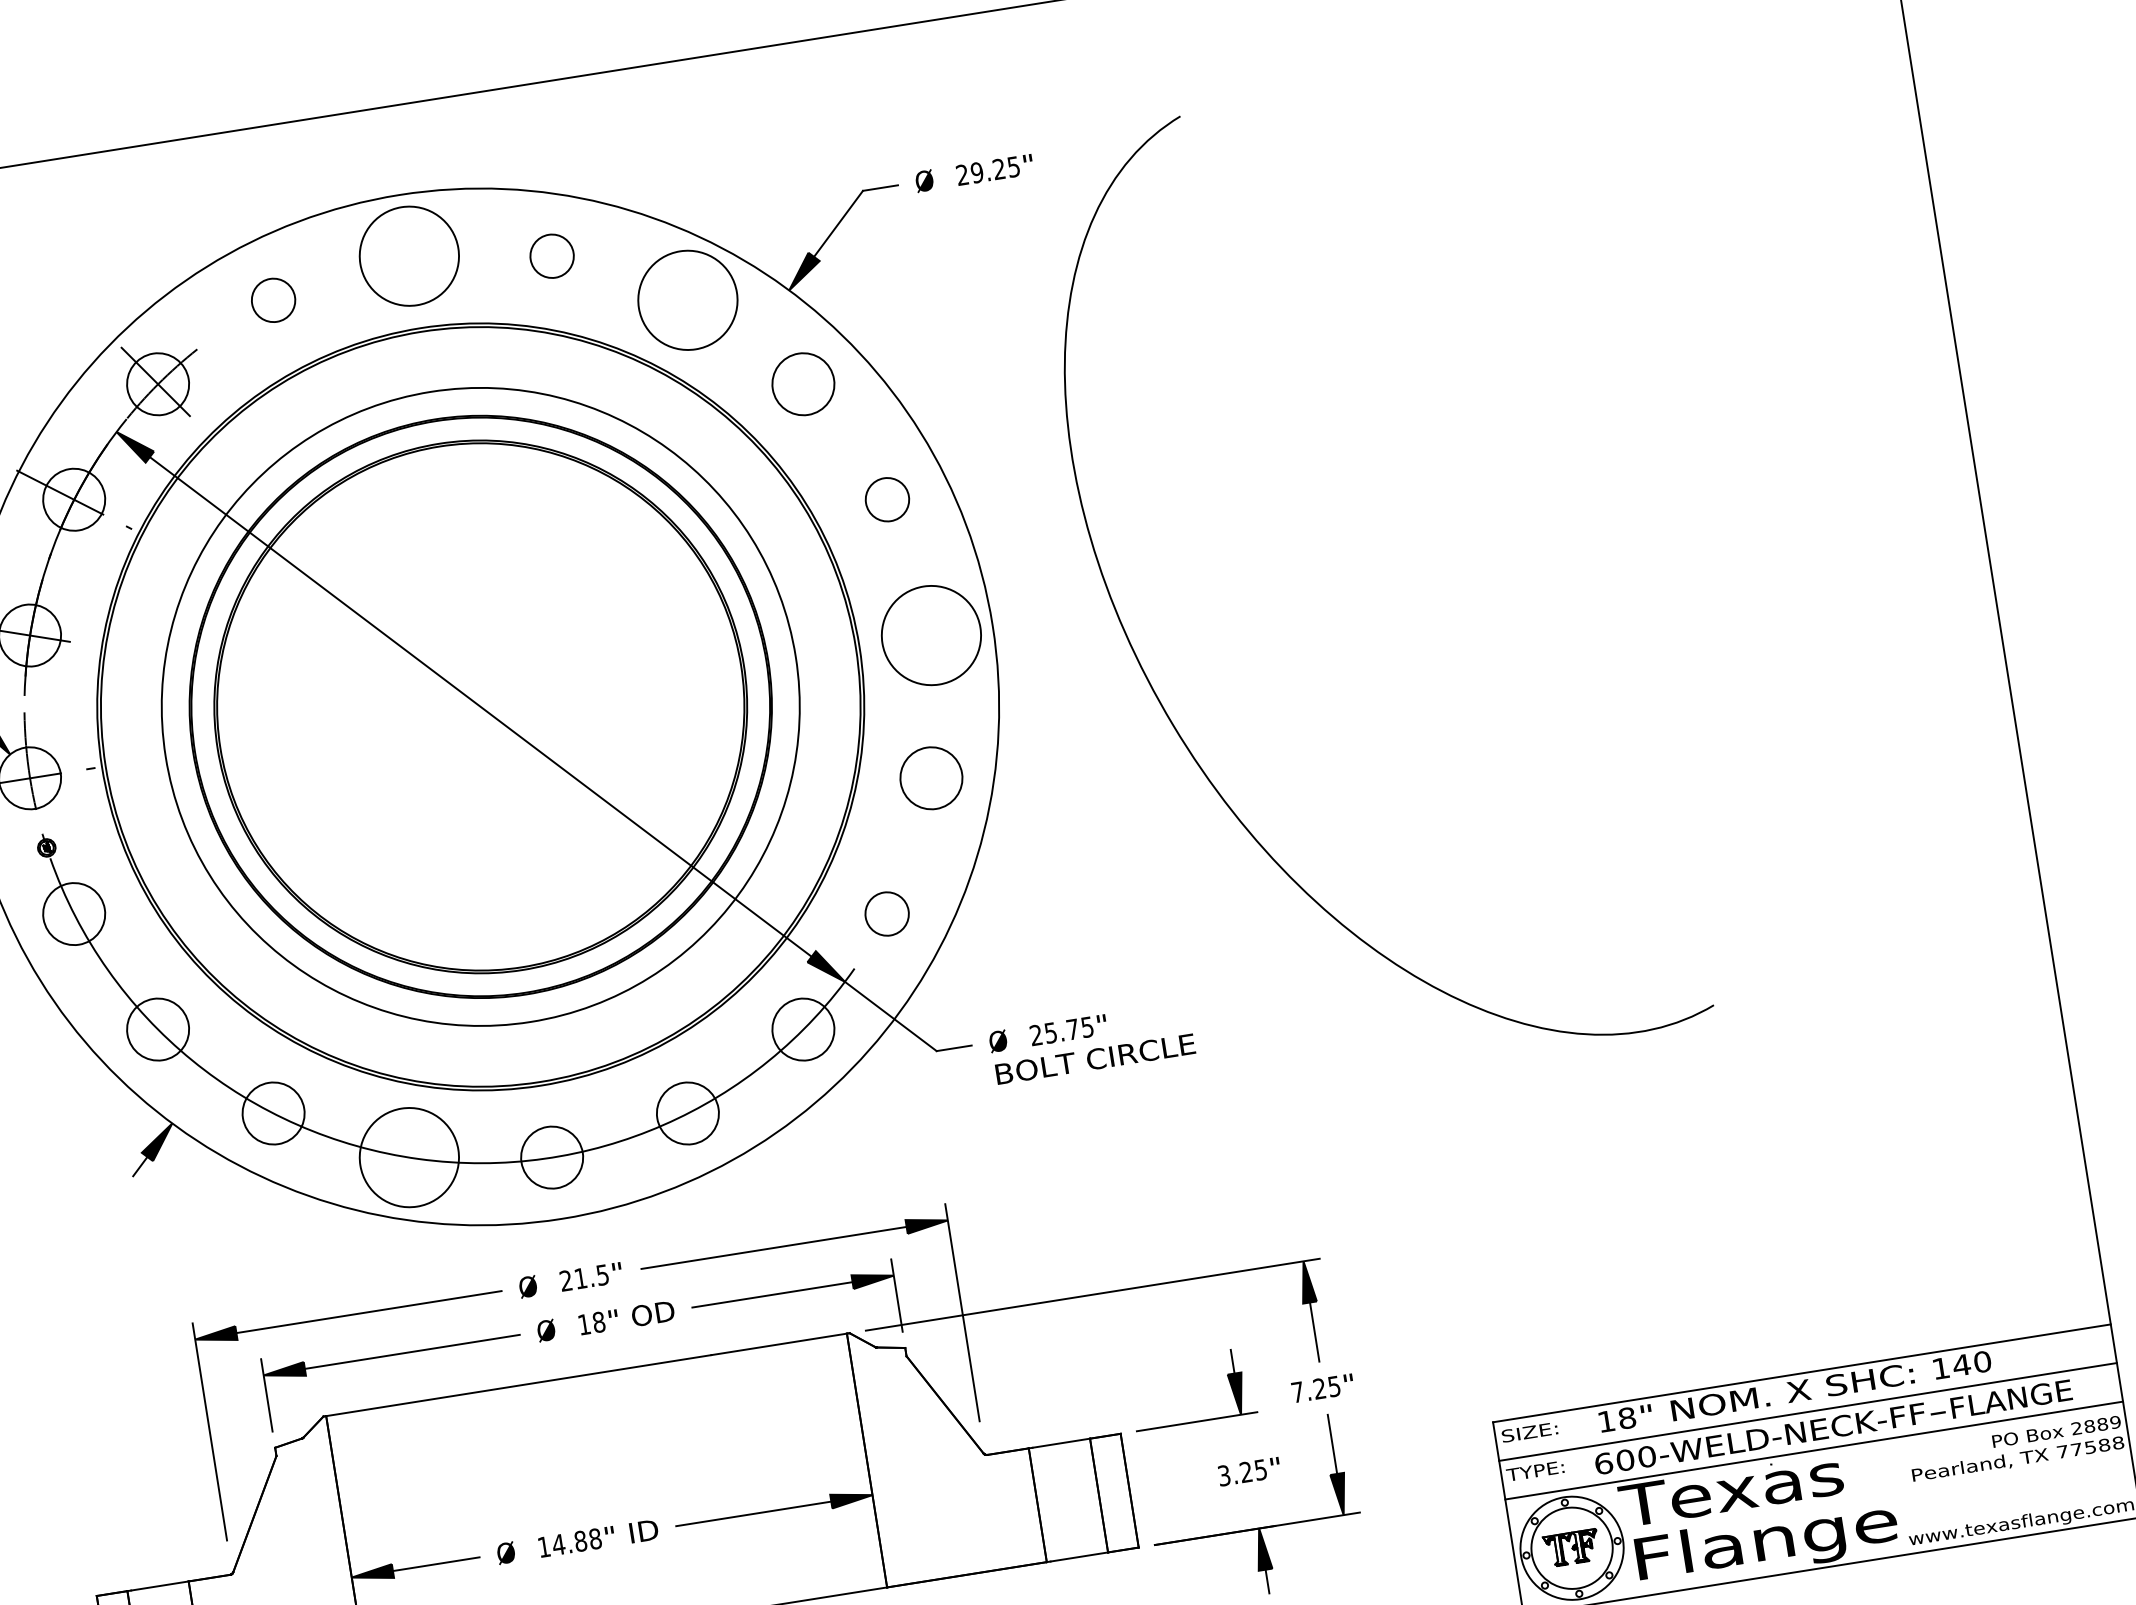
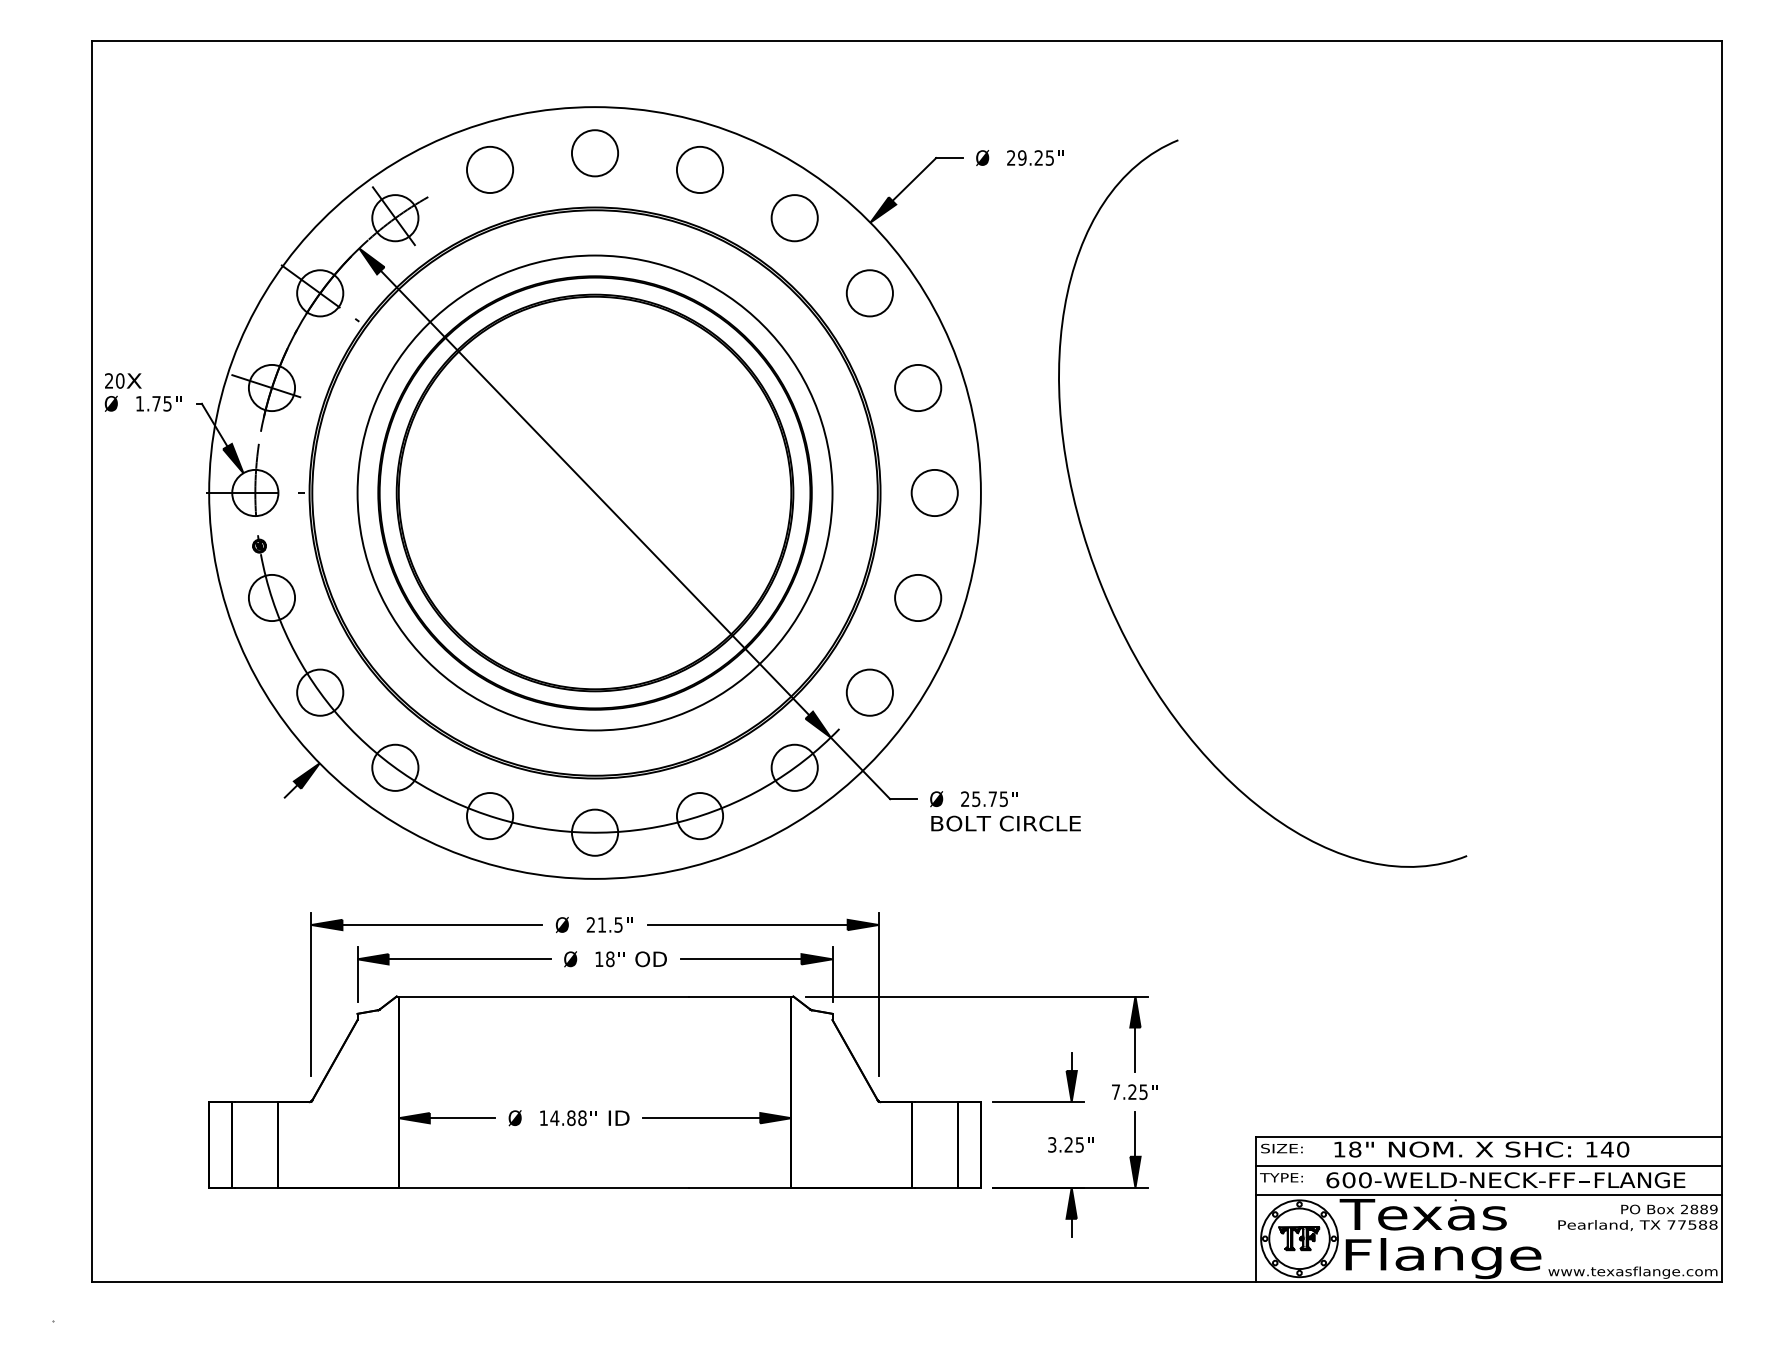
circle: (551, 255) -> (699, 169), size x1.43
circle: (408, 256) -> (594, 153), size x0.62
circle: (272, 299) -> (489, 169), size x1.43
circle: (687, 300) -> (794, 218), size x0.62
circle: (887, 498) -> (918, 387), size x1.43
circle: (930, 634) -> (934, 492), size x0.62
circle: (886, 913) -> (869, 692), size x1.43
circle: (410, 1158) -> (490, 816), size x0.62

